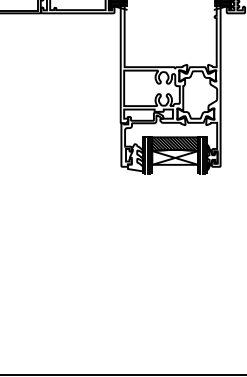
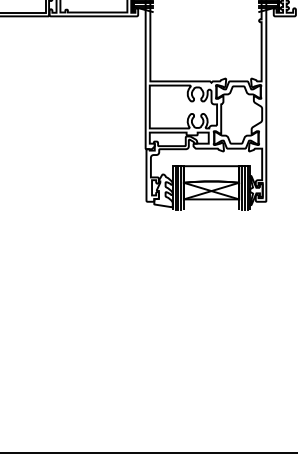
hatch: (175, 143) -> (211, 173), removed

